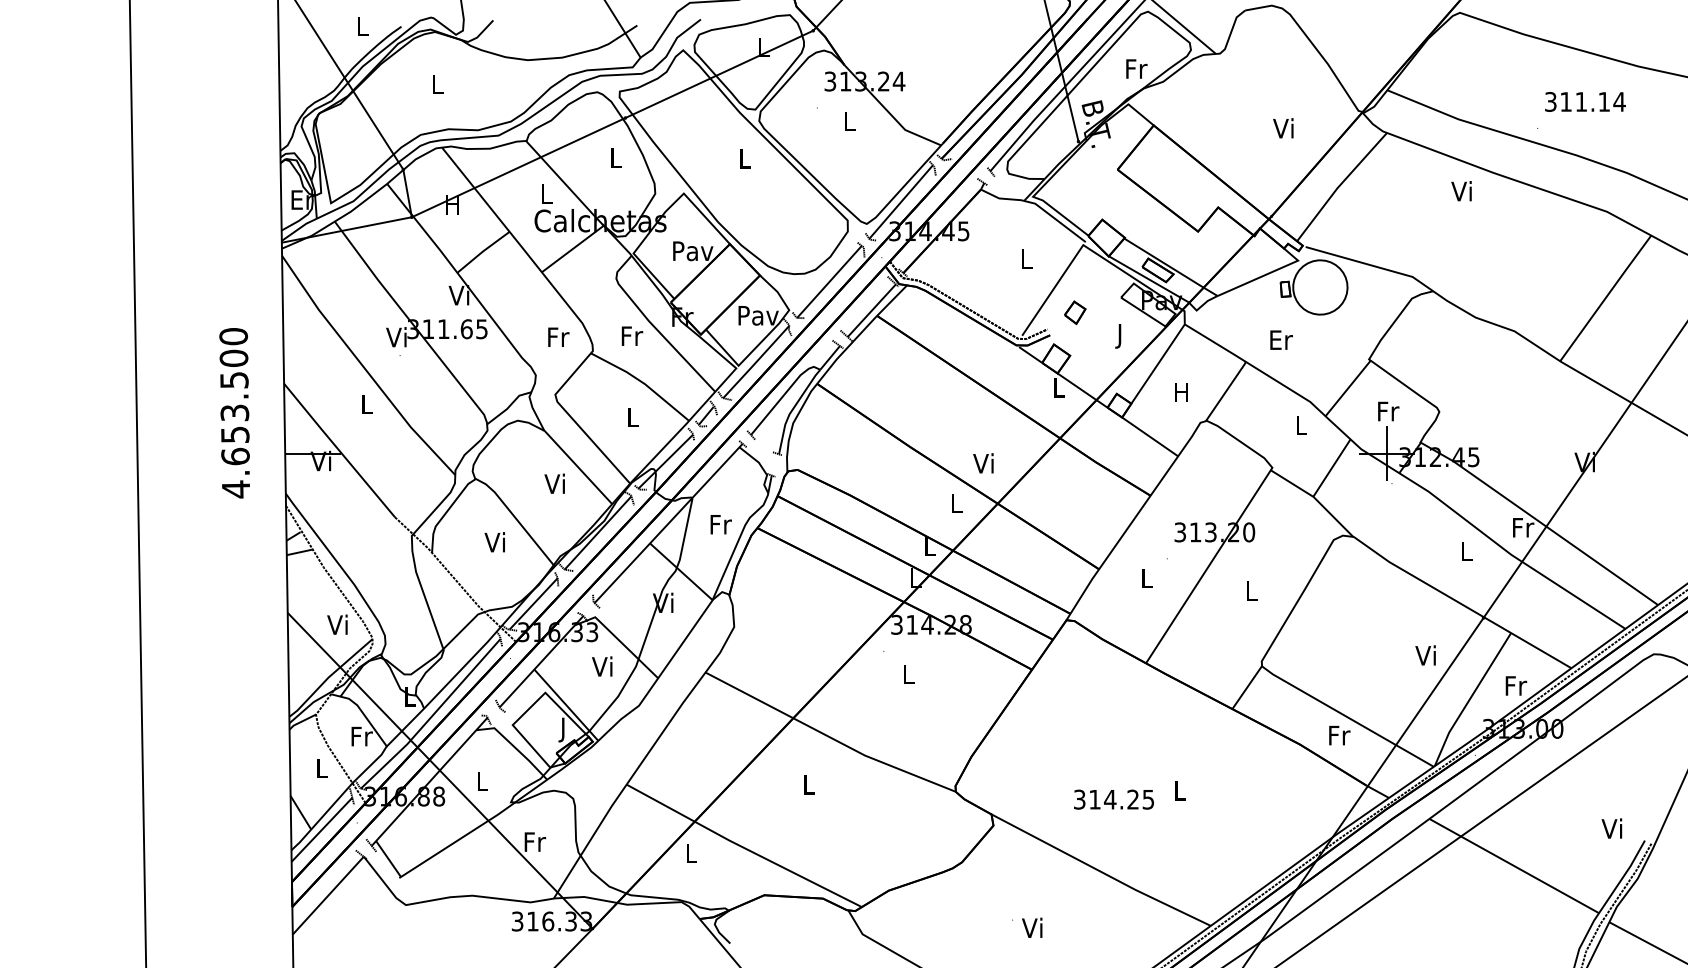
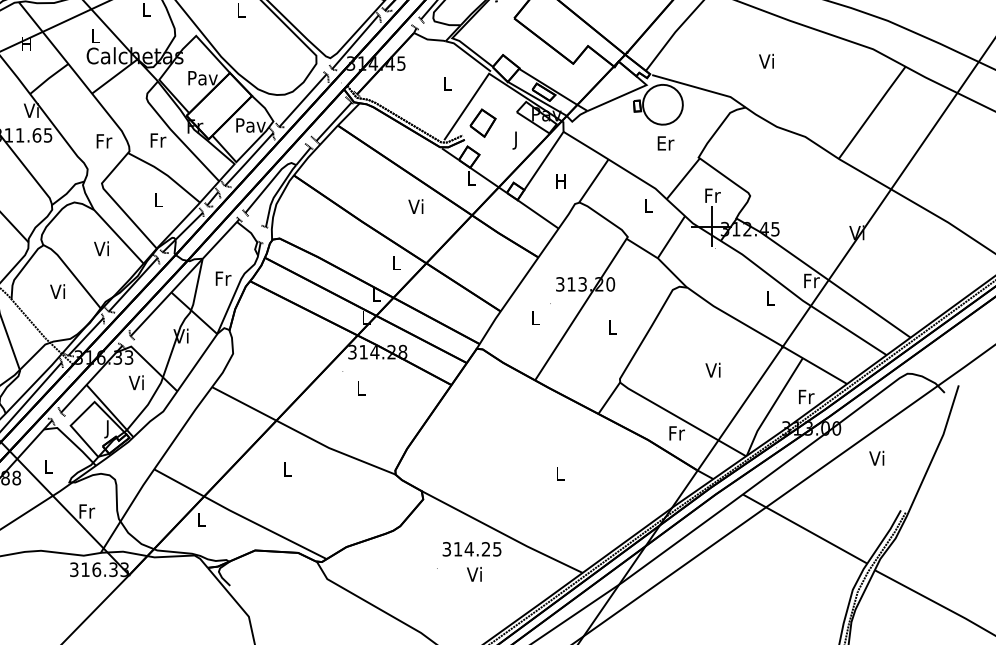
text: (1461, 191) -> (766, 61), moved
part: (1075, 312) -> (483, 123), size x1.67
text: (1281, 339) -> (665, 142), moved
text: (983, 463) -> (415, 206), moved
text: (1425, 655) -> (712, 370), moved
text: (1113, 799) -> (471, 549), moved
text: (1611, 828) -> (876, 458), moved
text: (1032, 927) -> (474, 574), moved

